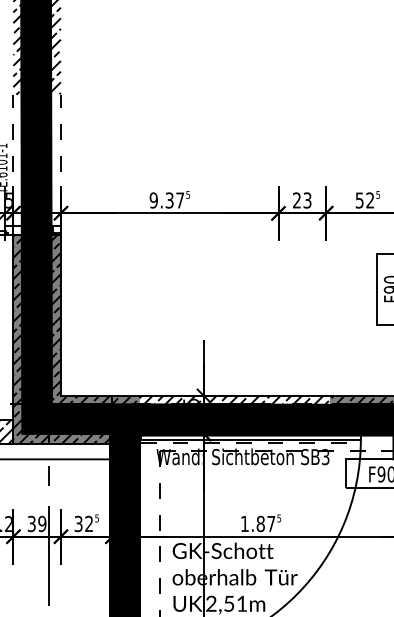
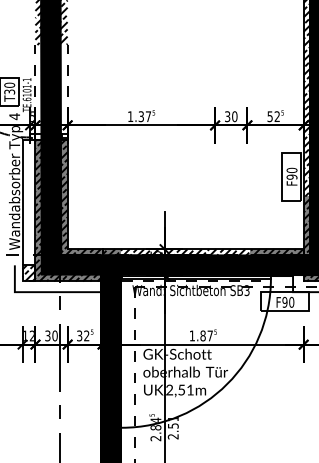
text: (153, 200) -> (130, 116), 9.37 -> 1.37
text: (302, 200) -> (231, 116), 23 -> 30
text: (41, 524) -> (54, 336), 39 -> 30

